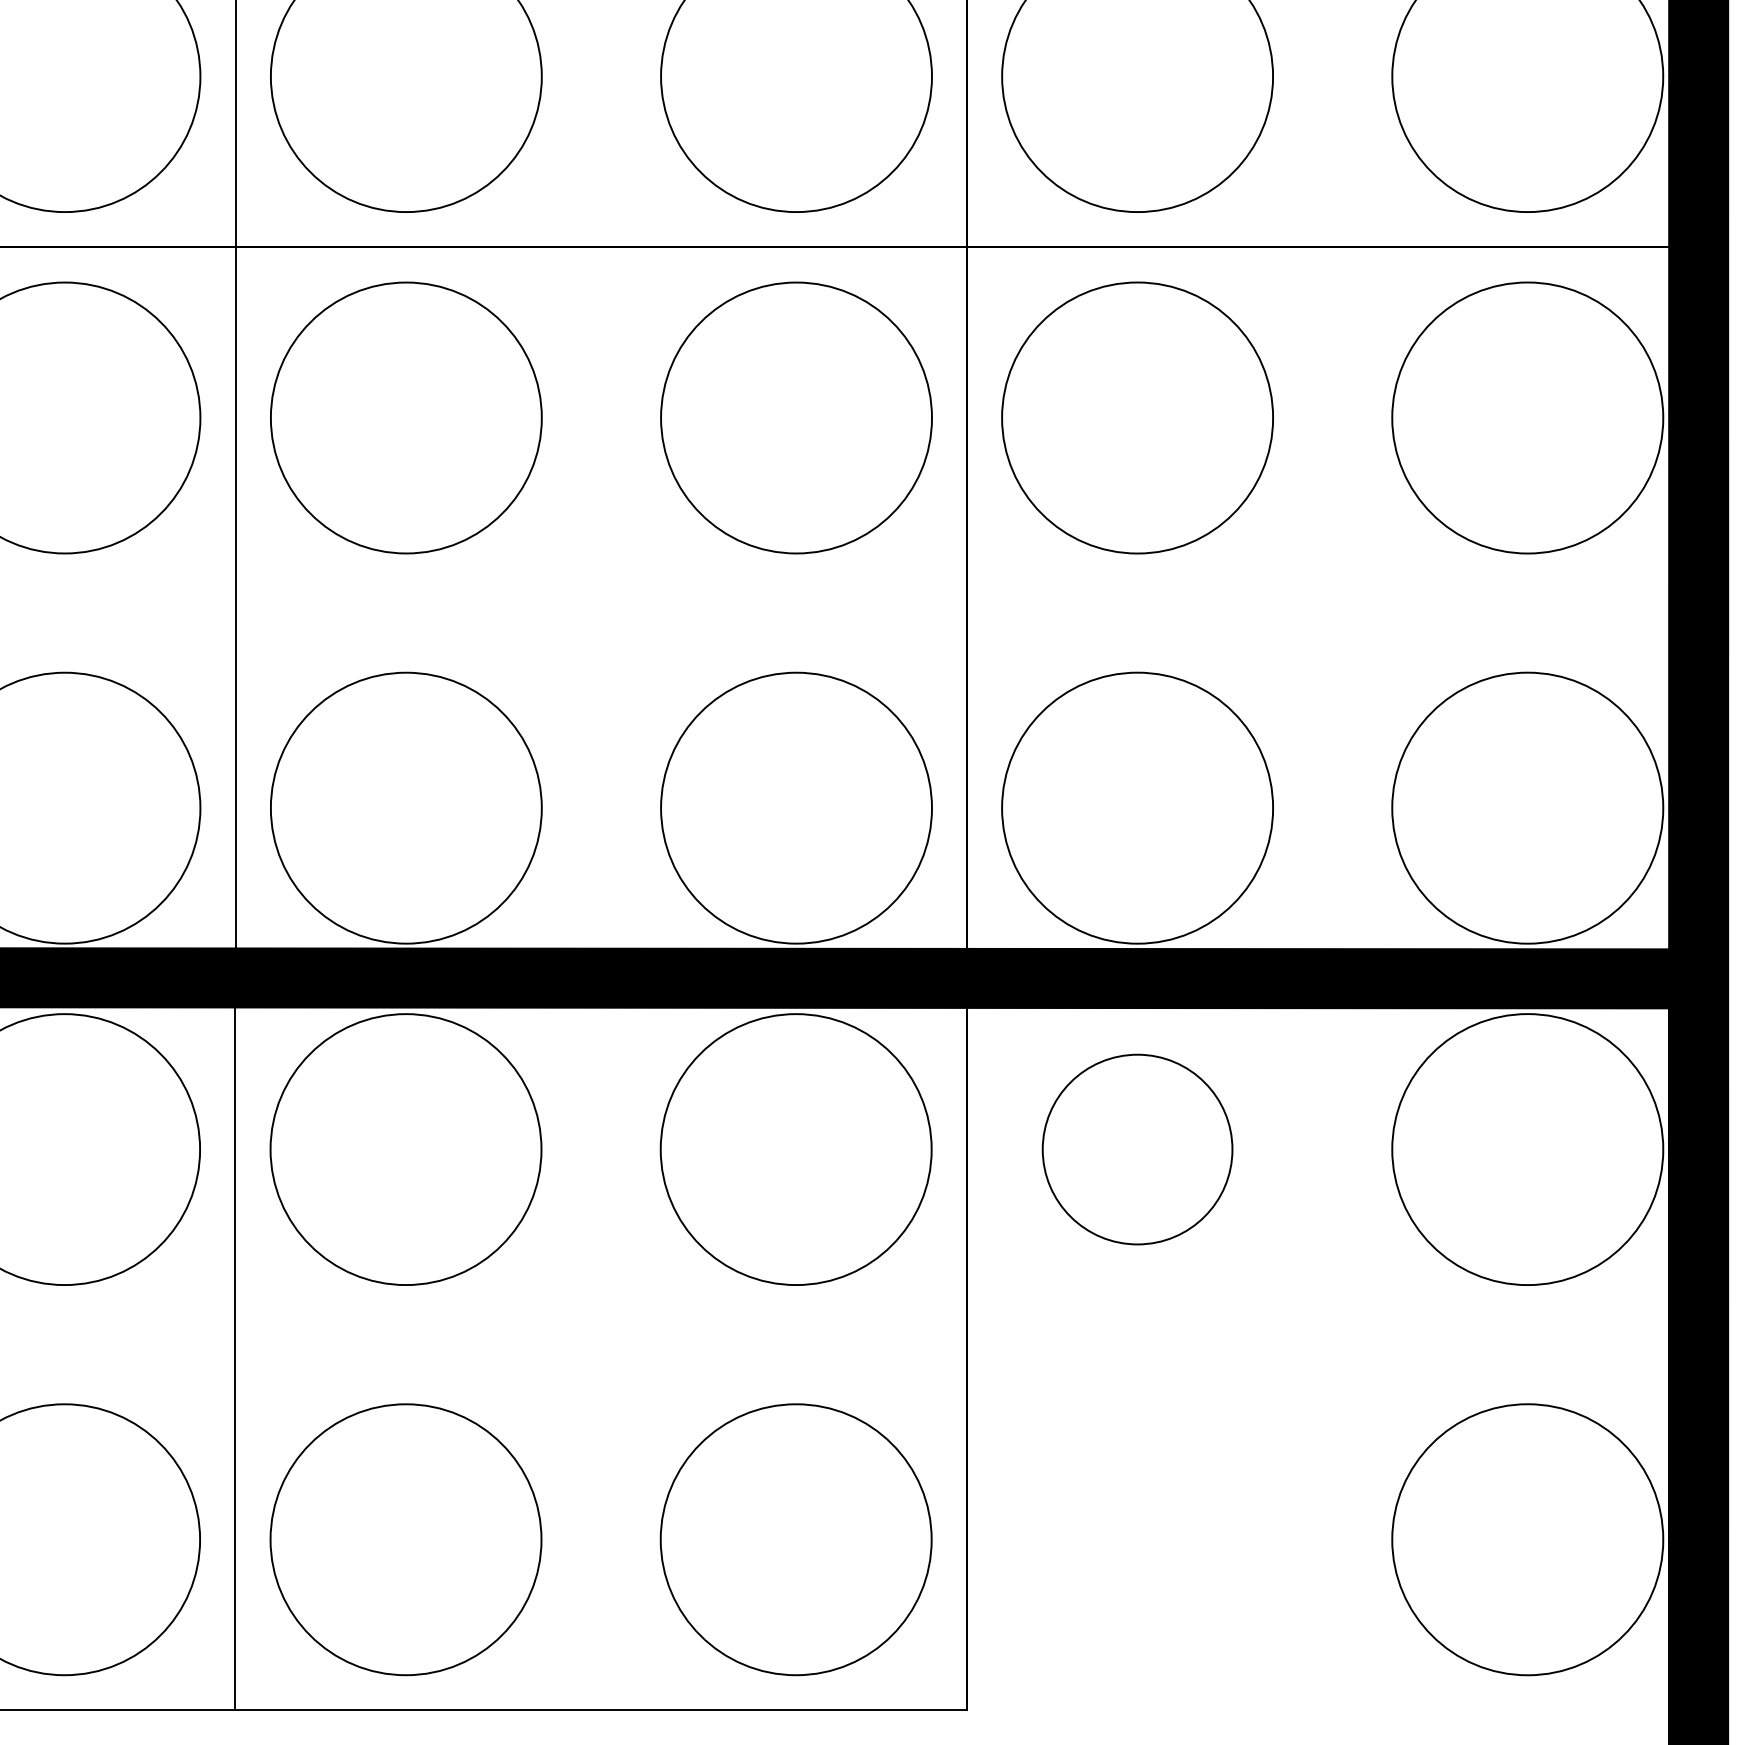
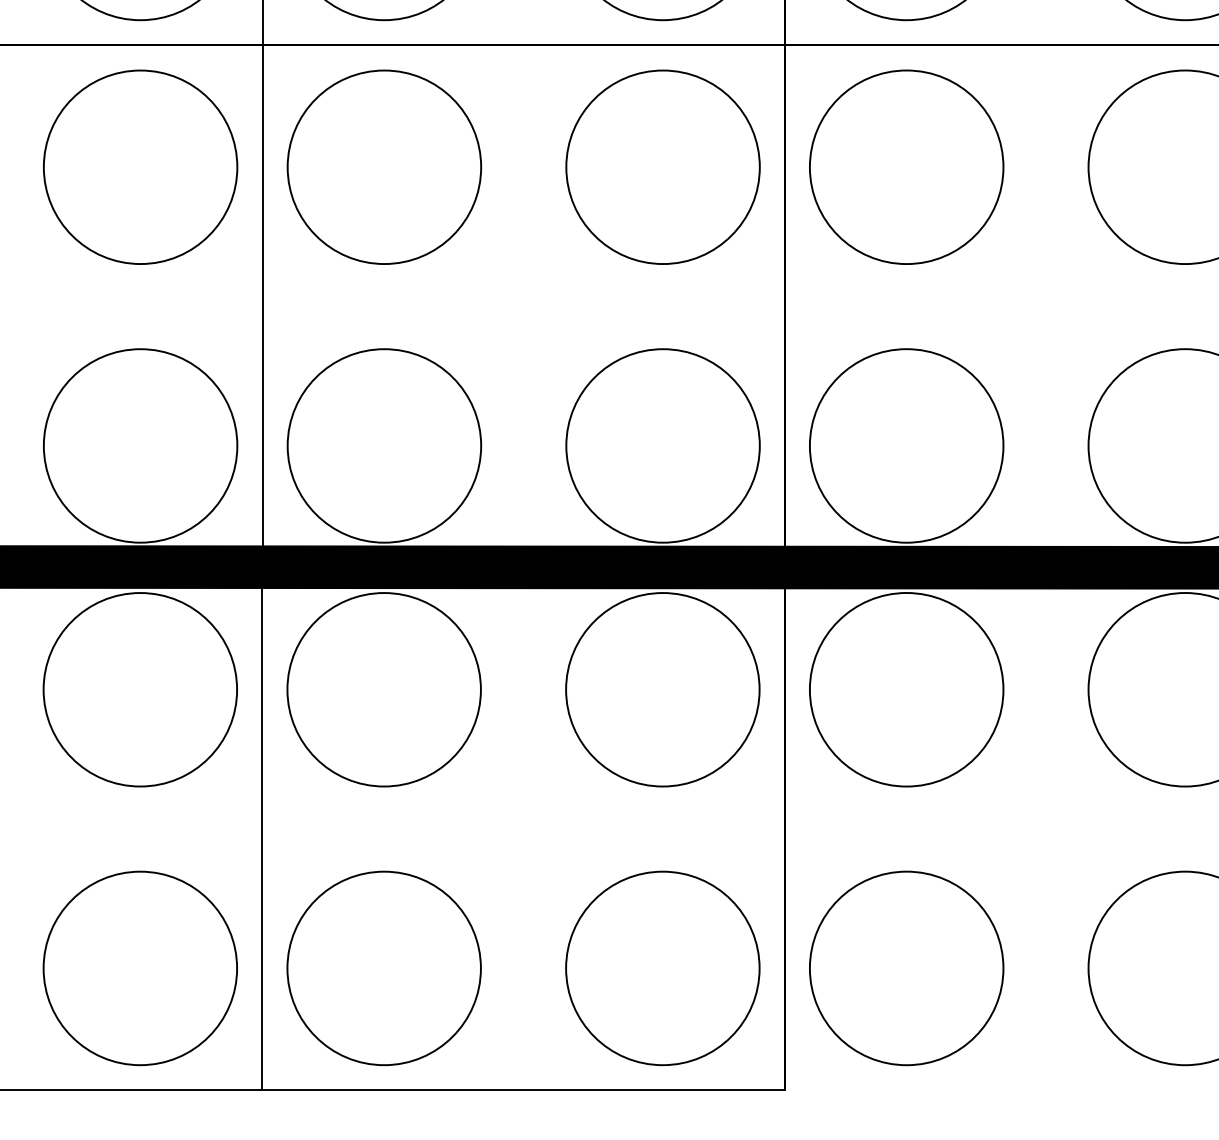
circle: (1137, 1149) -> (906, 689), size x1.43
circle: (1137, 1539) -> (906, 968), added

